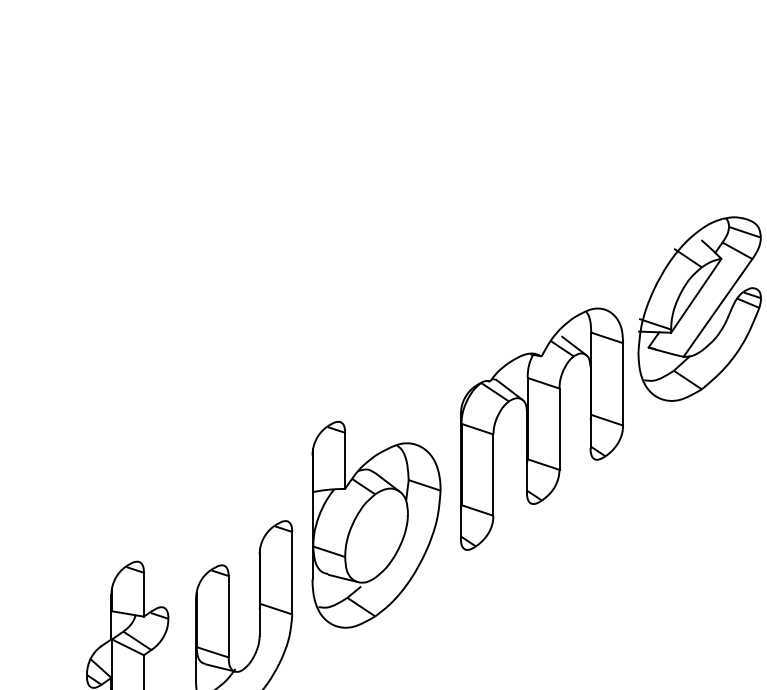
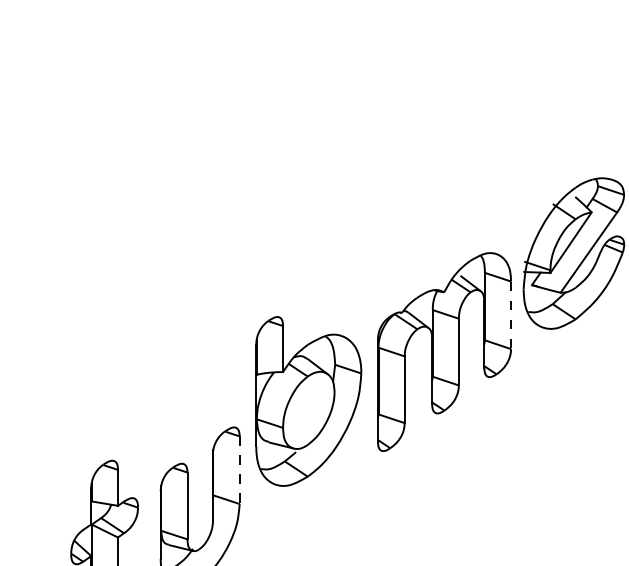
line: (623, 384) -> (511, 315), solid -> dashed
part: (376, 524) -> (308, 401), moved
line: (292, 573) -> (239, 470), solid -> dashed

